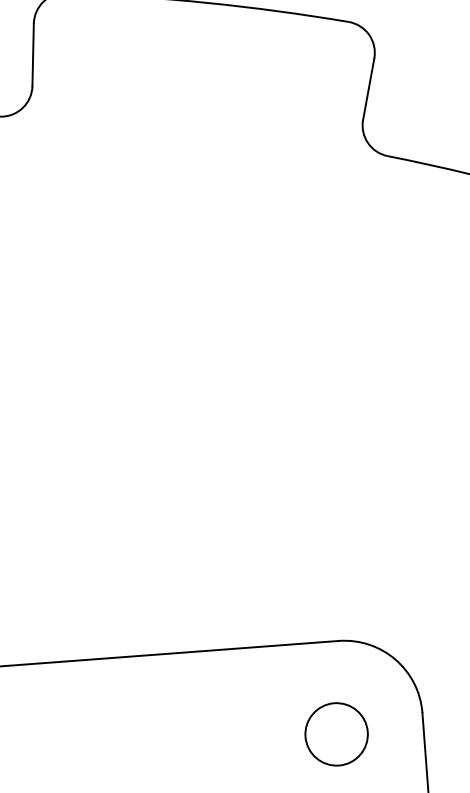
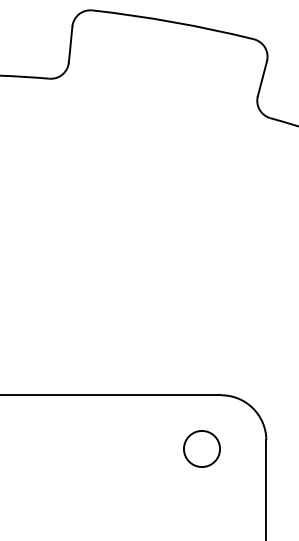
circle: (335, 733) -> (201, 448), moved

